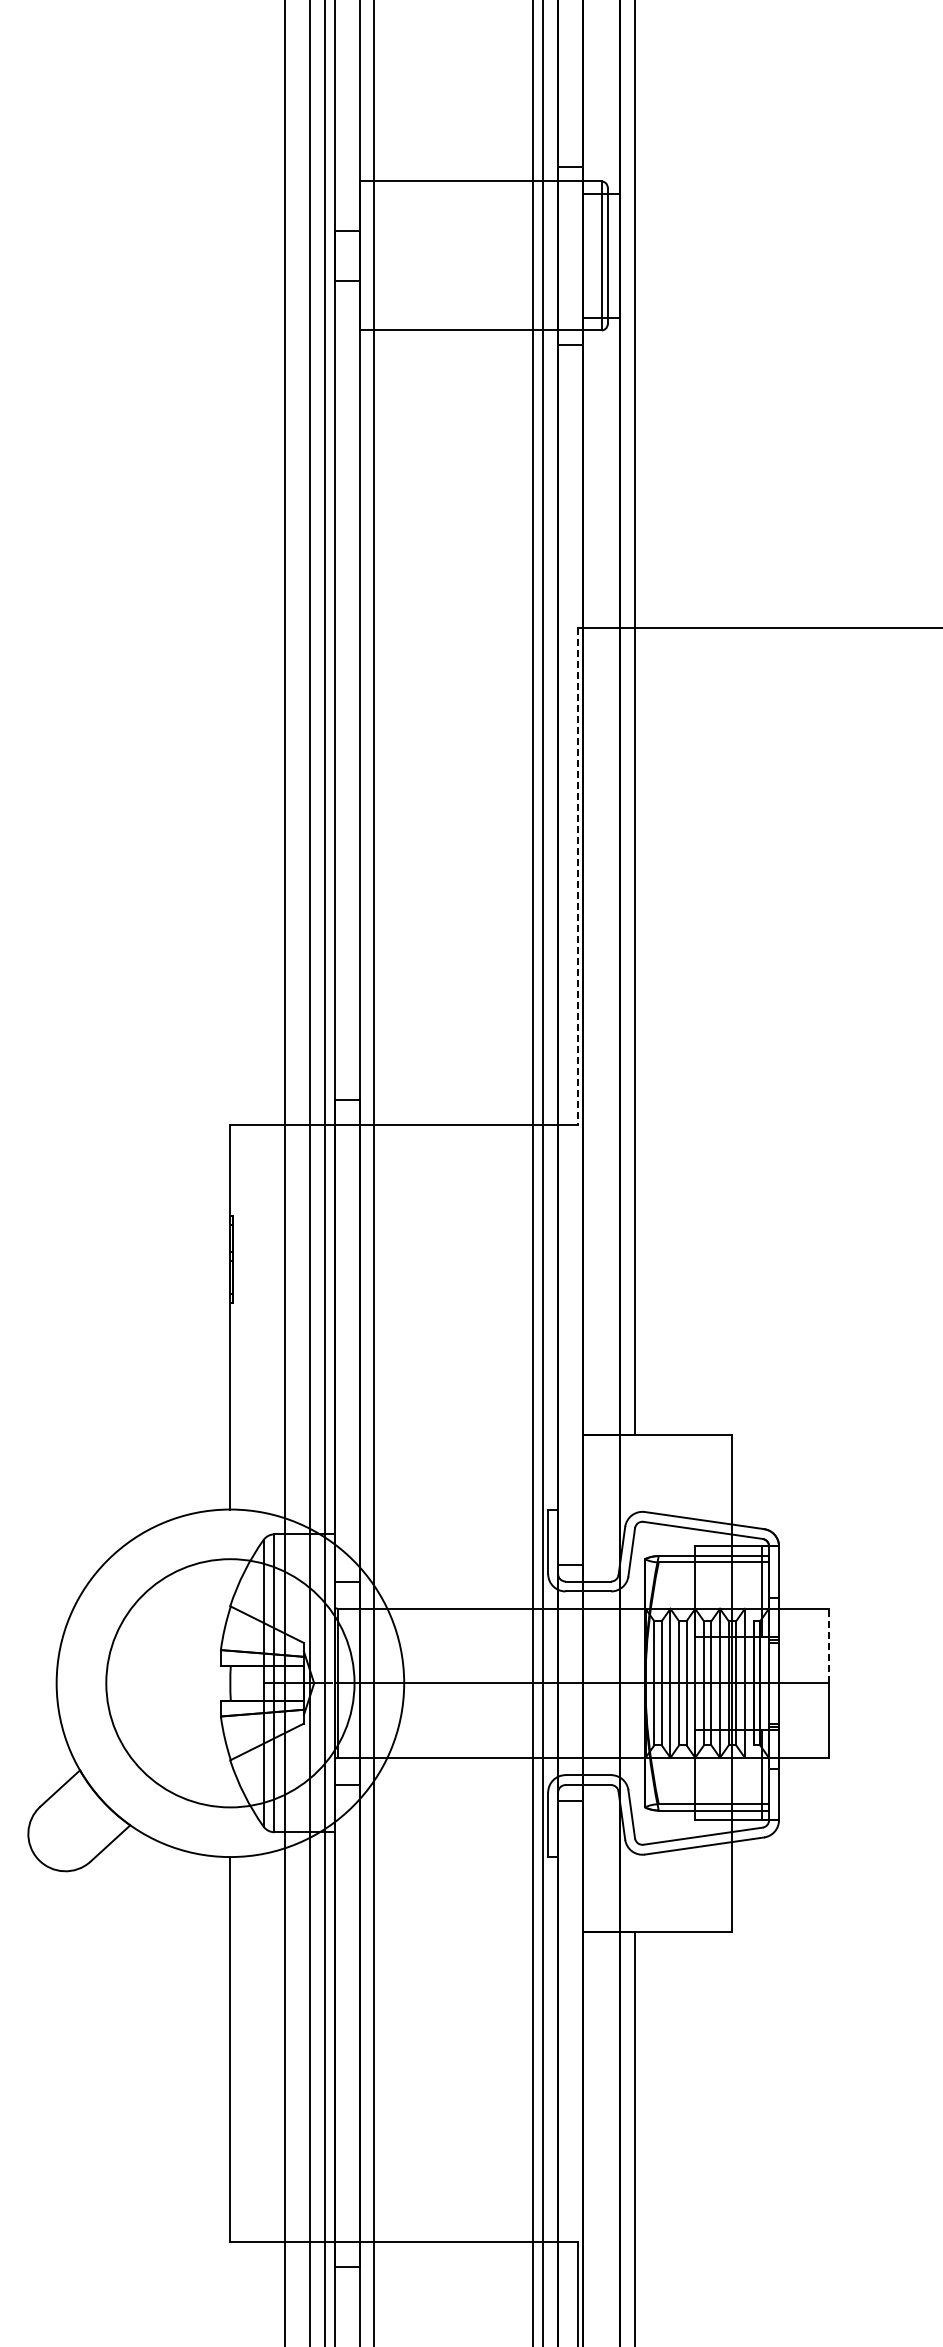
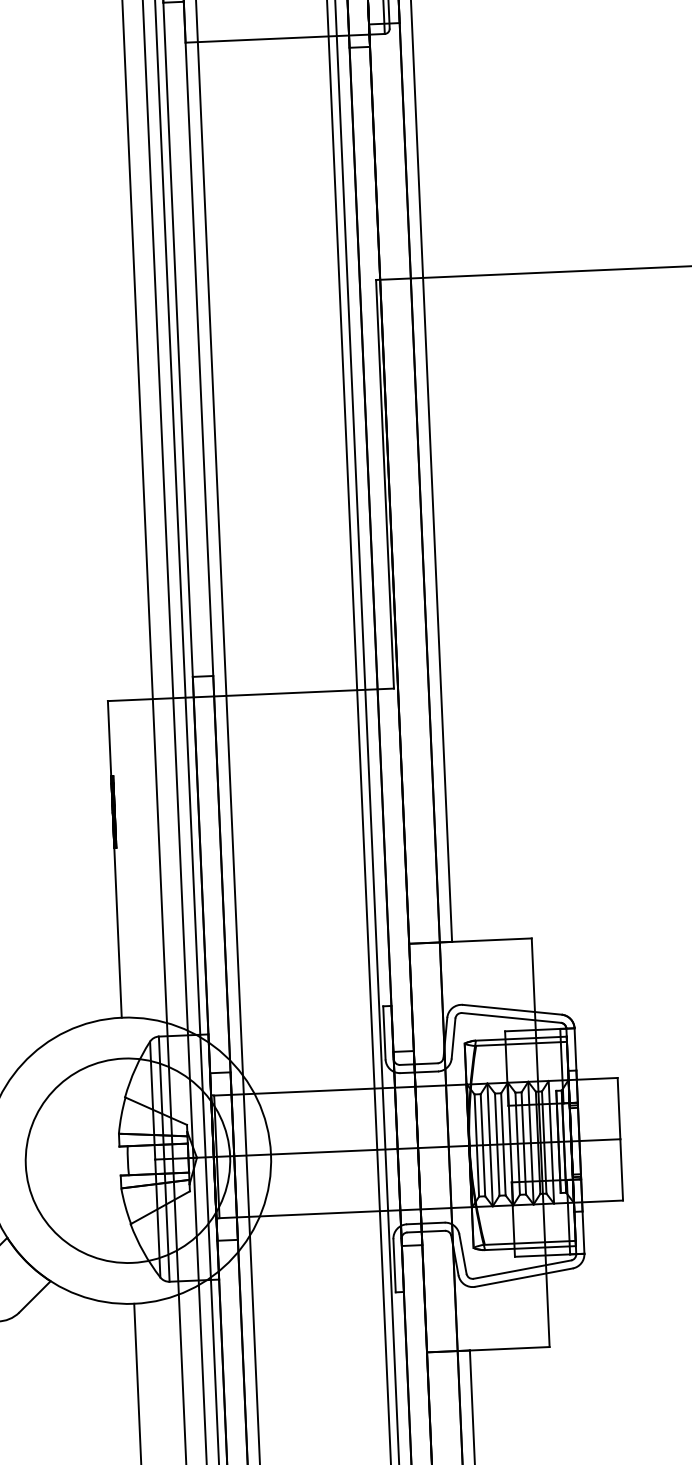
line: (577, 877) -> (384, 485), dashed -> solid
line: (828, 1645) -> (618, 1108), dashed -> solid

